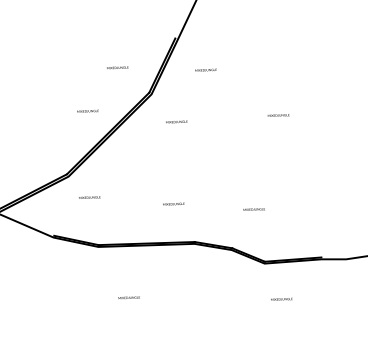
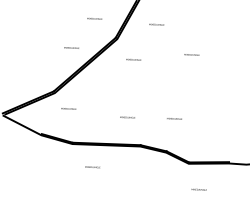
text: (278, 115) -> (191, 54), moved
text: (253, 209) -> (174, 118), moved
text: (128, 297) -> (92, 167), moved

